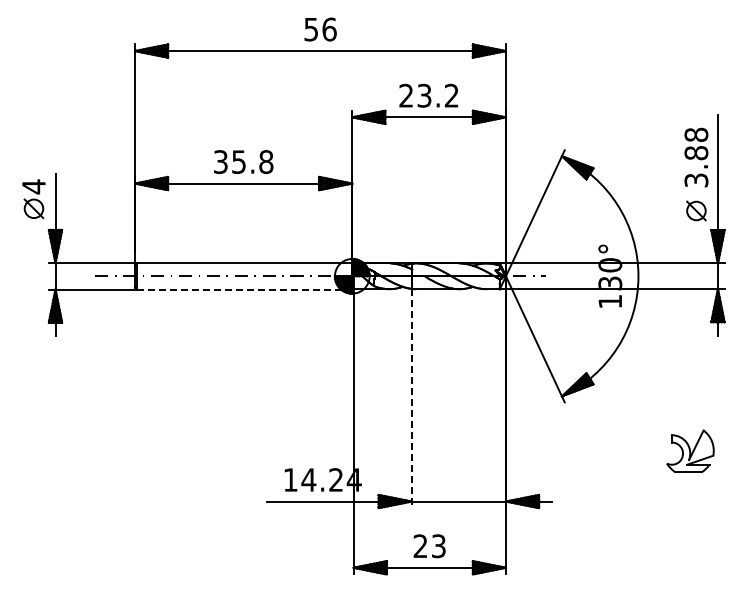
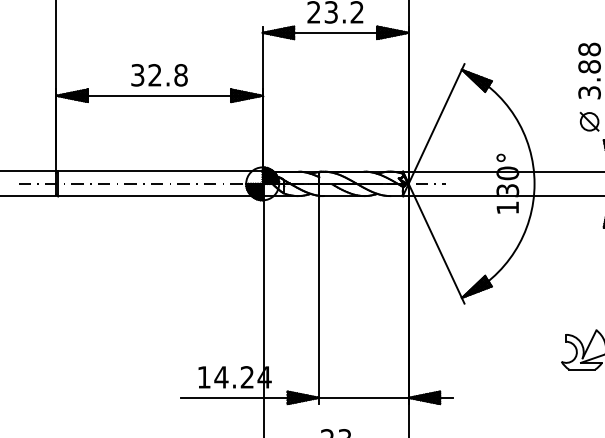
text: (238, 161) -> (154, 74), 35.8 -> 32.8
line: (244, 289) -> (160, 196), dashed -> solid
line: (411, 398) -> (318, 299), dashed -> solid

